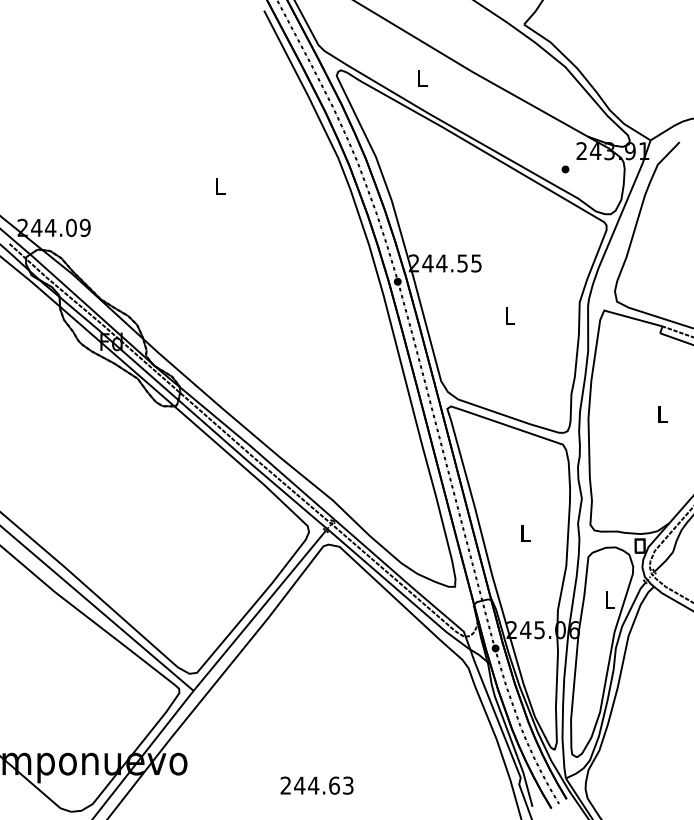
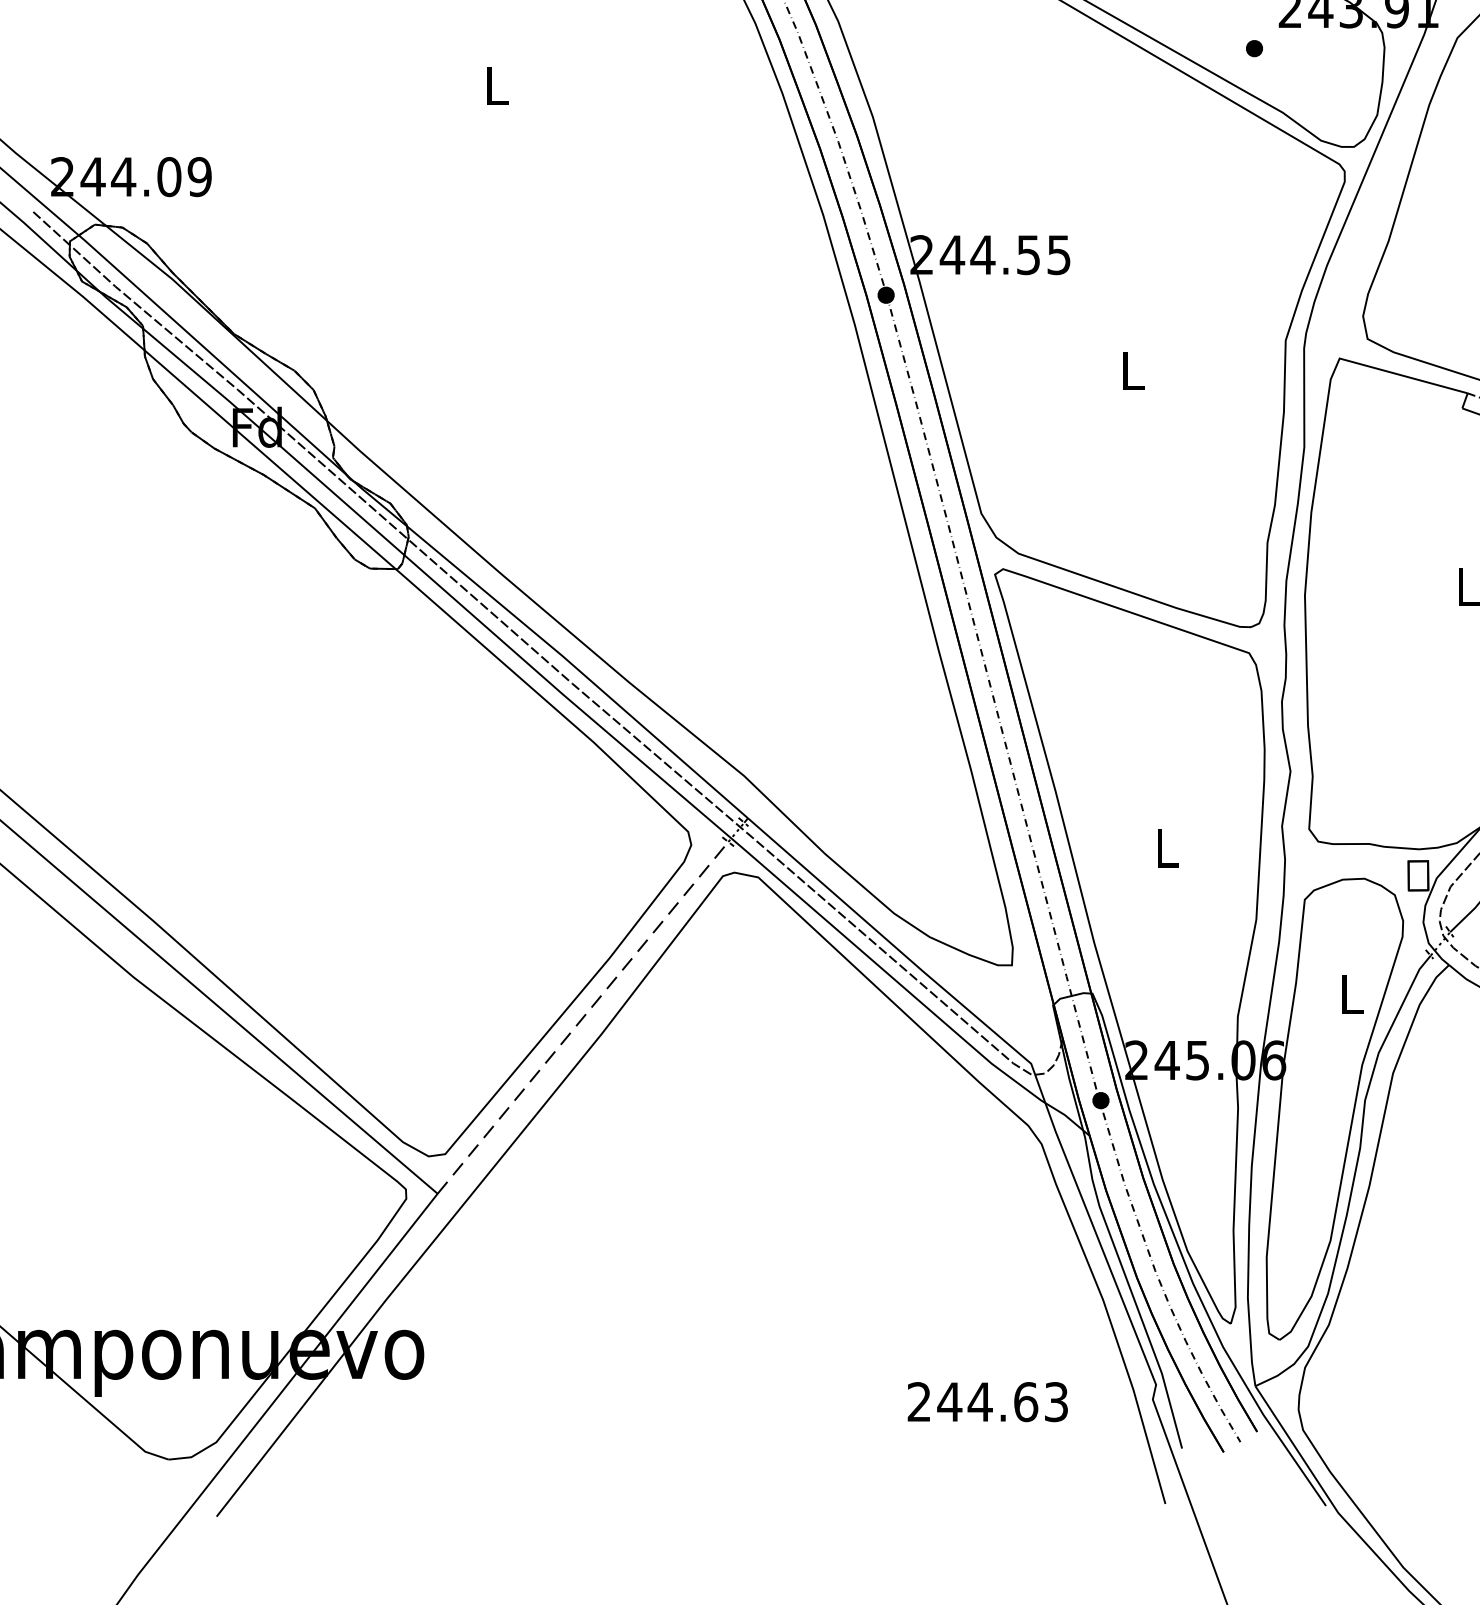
line: (259, 610) -> (582, 1017), solid -> dashed
text: (316, 785) -> (986, 1401), moved

